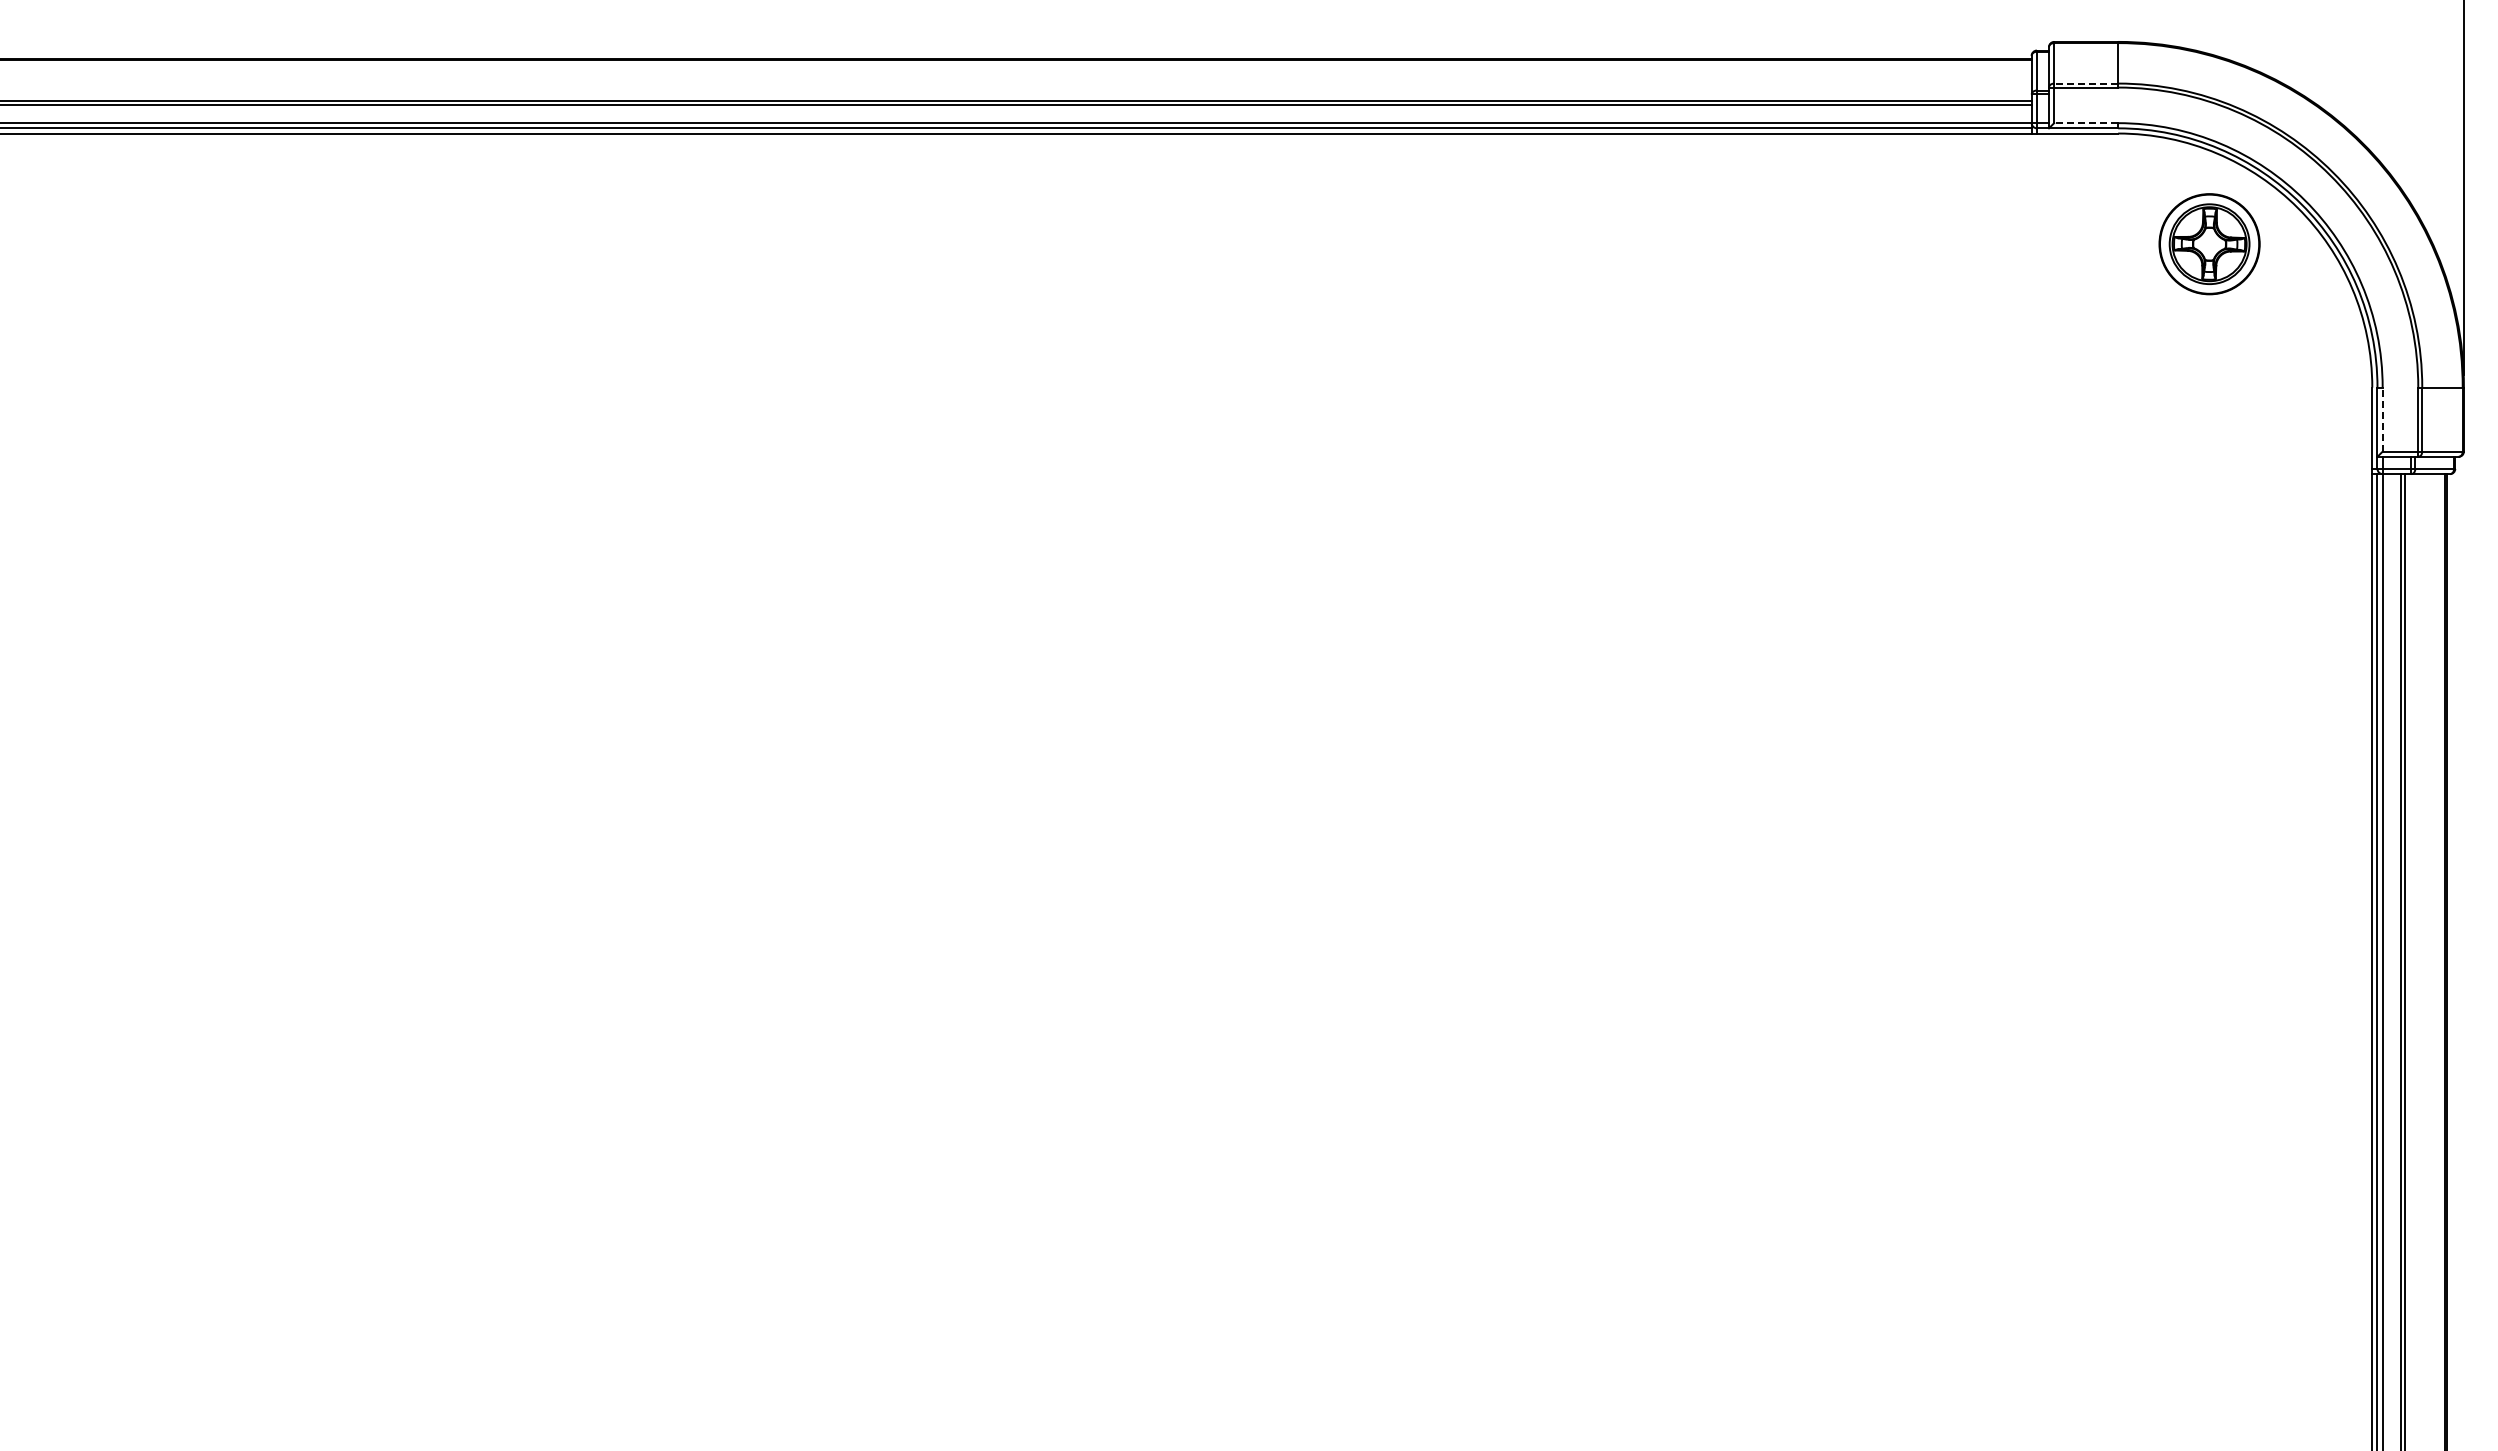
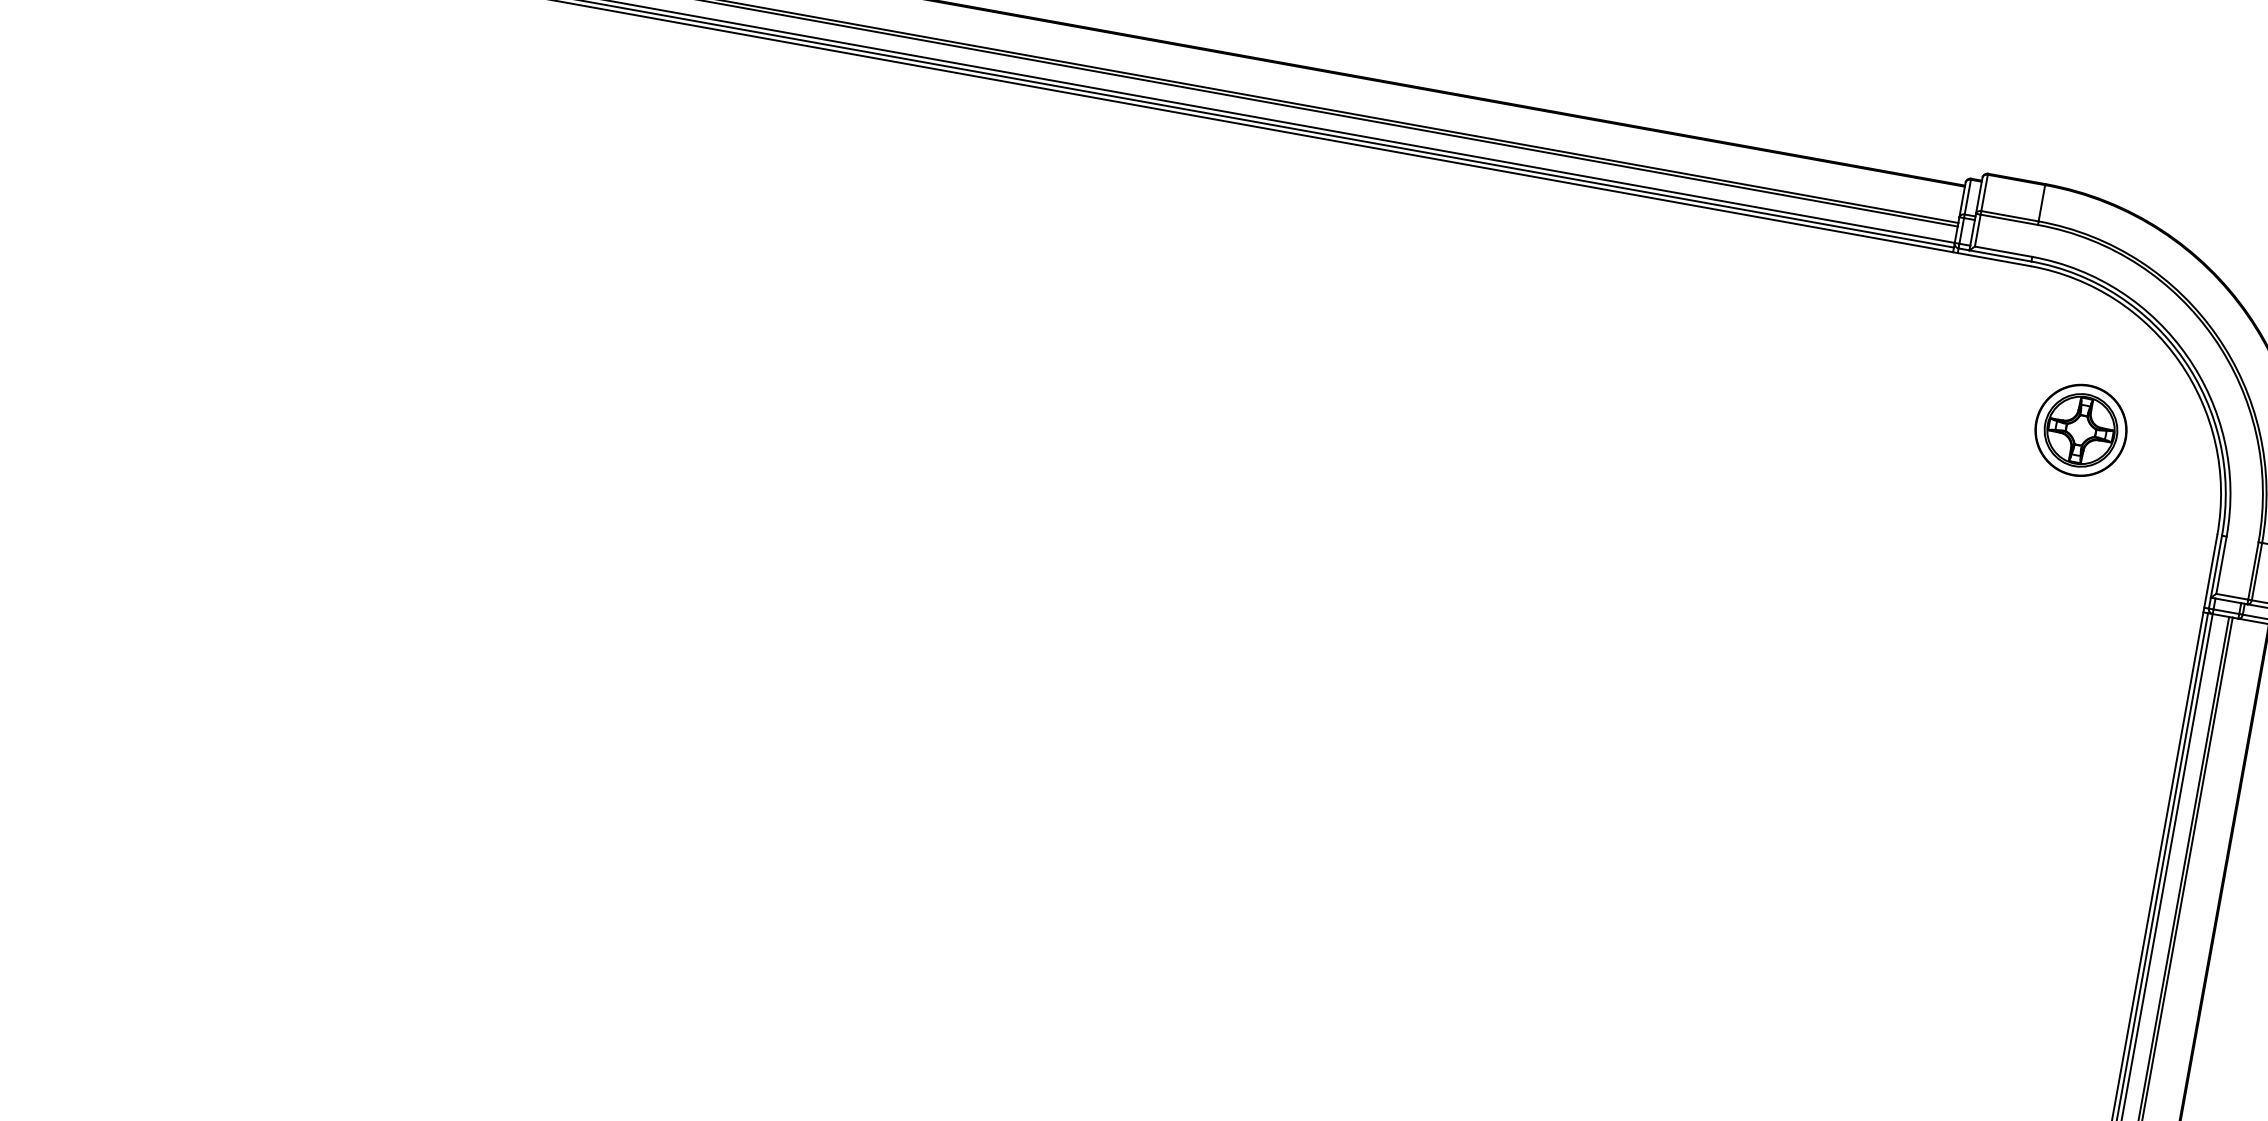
line: (2086, 83) -> (2010, 216), dashed -> solid
line: (2086, 123) -> (2003, 252), dashed -> solid
part: (2209, 244) -> (2080, 430), moved
line: (2382, 419) -> (2221, 565), dashed -> solid

